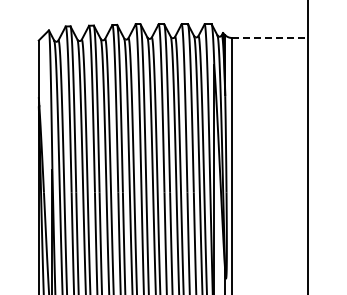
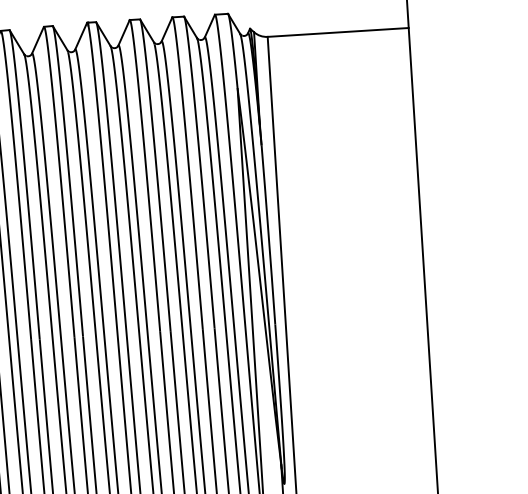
line: (270, 38) -> (338, 33), dashed -> solid

